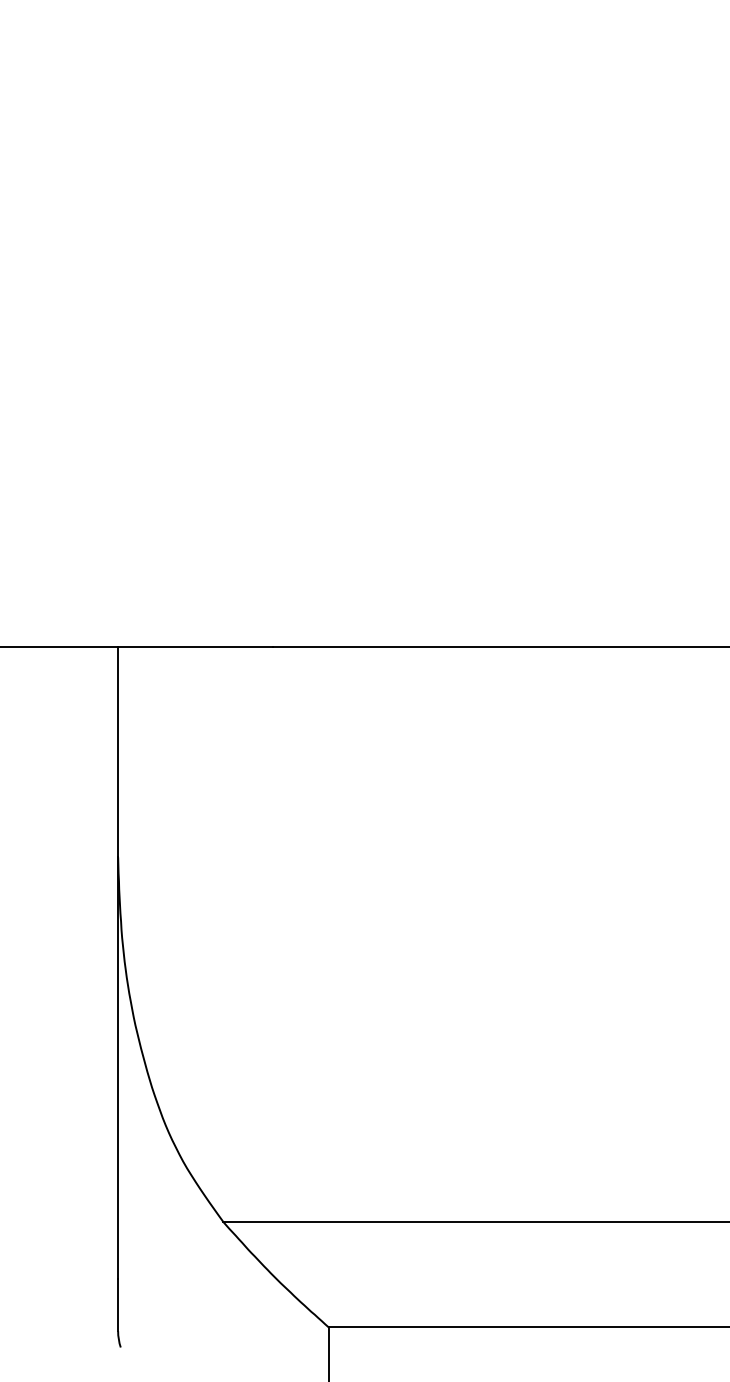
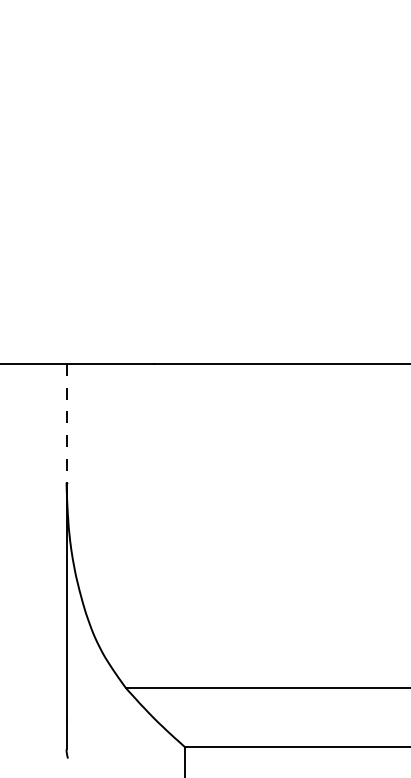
line: (118, 752) -> (66, 423), solid -> dashed

